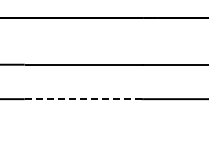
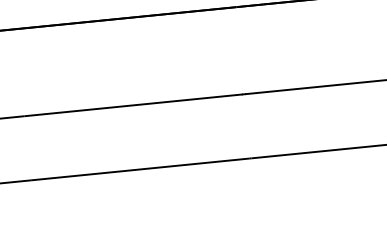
line: (83, 99) -> (140, 170), dashed -> solid

